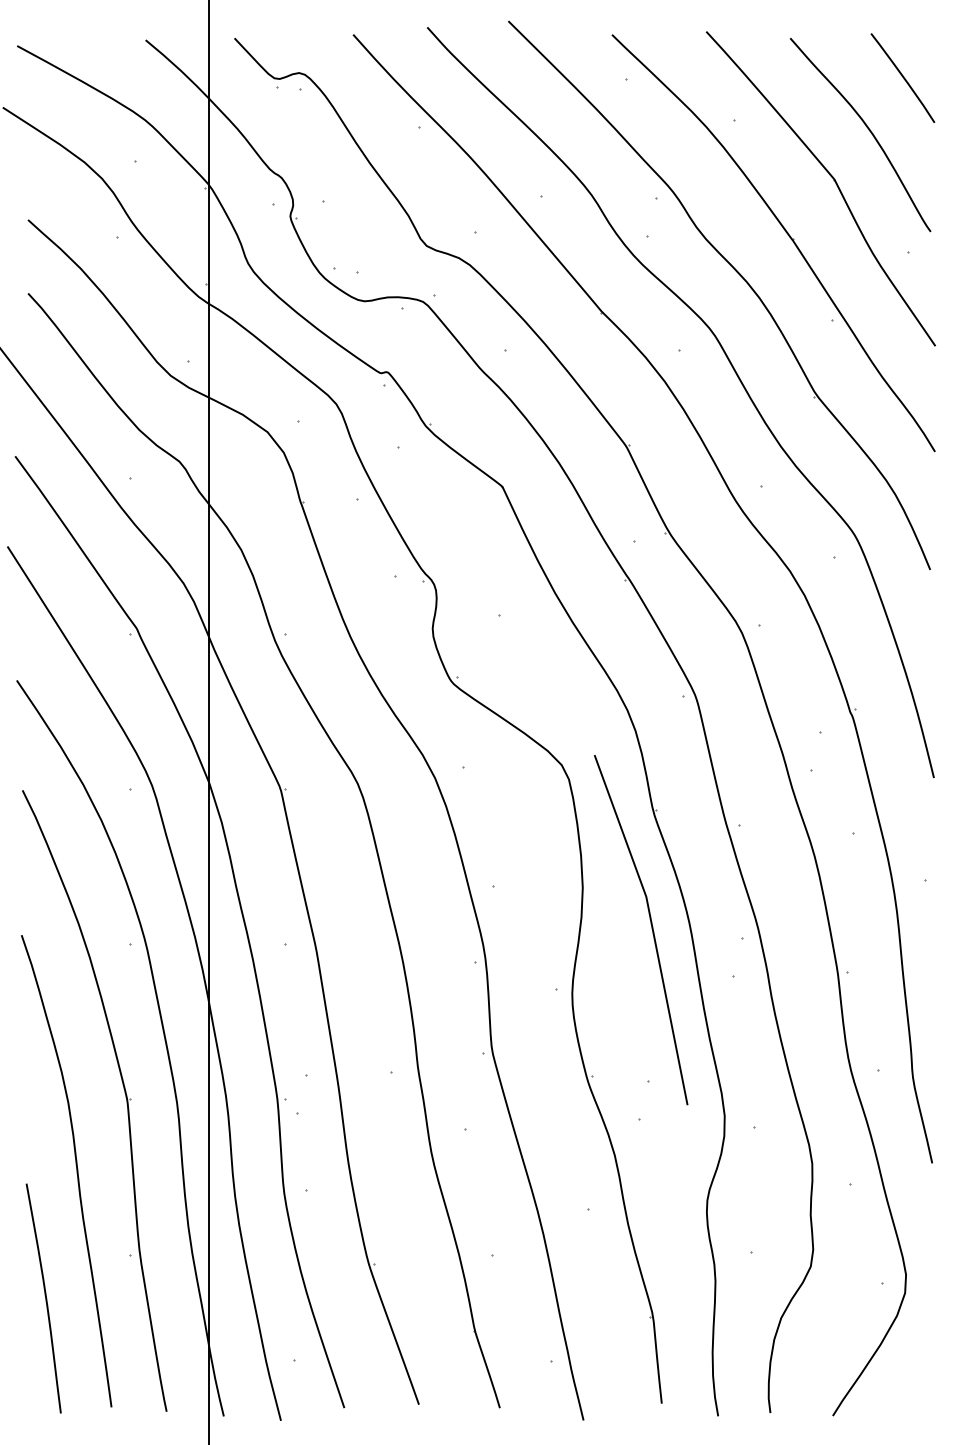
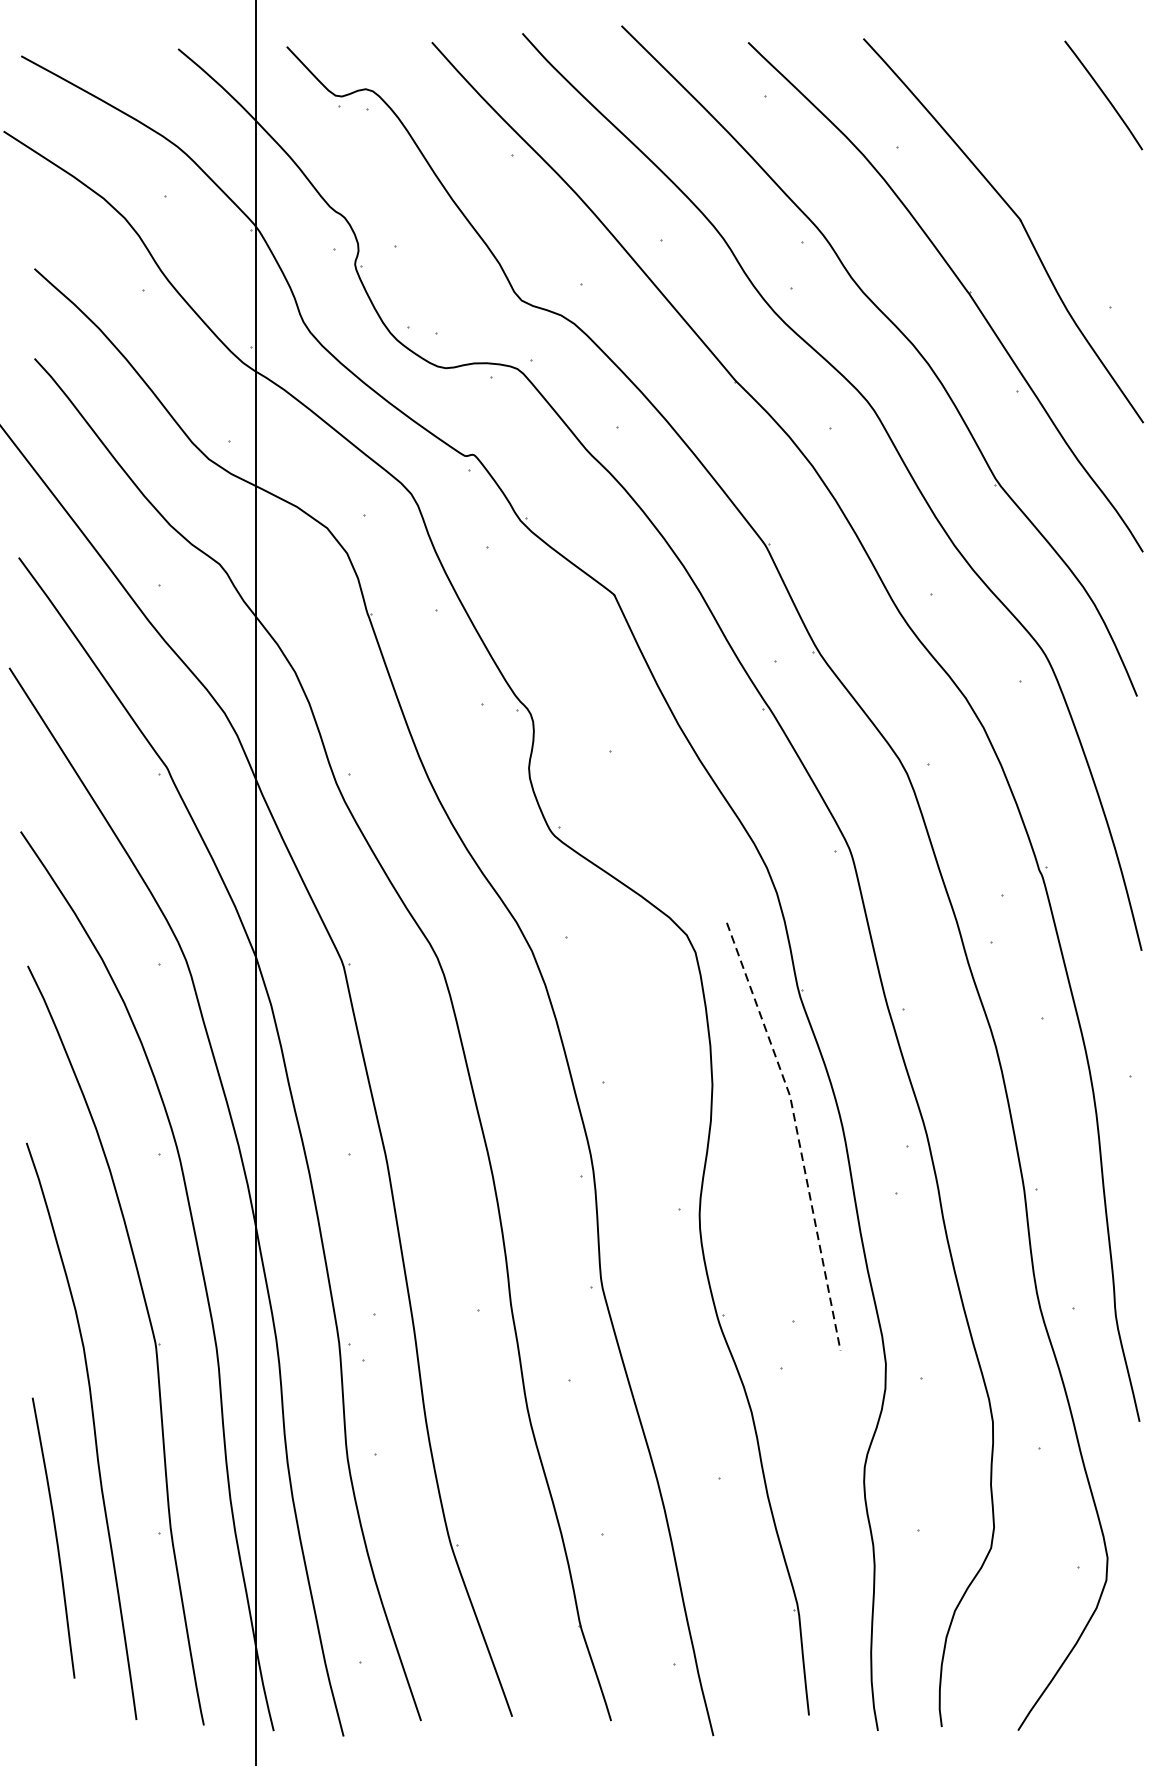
curve: (868, 130) -> (1061, 159), removed
line: (652, 927) -> (797, 1133), solid -> dashed
curve: (45, 1298) -> (55, 1538), moved

